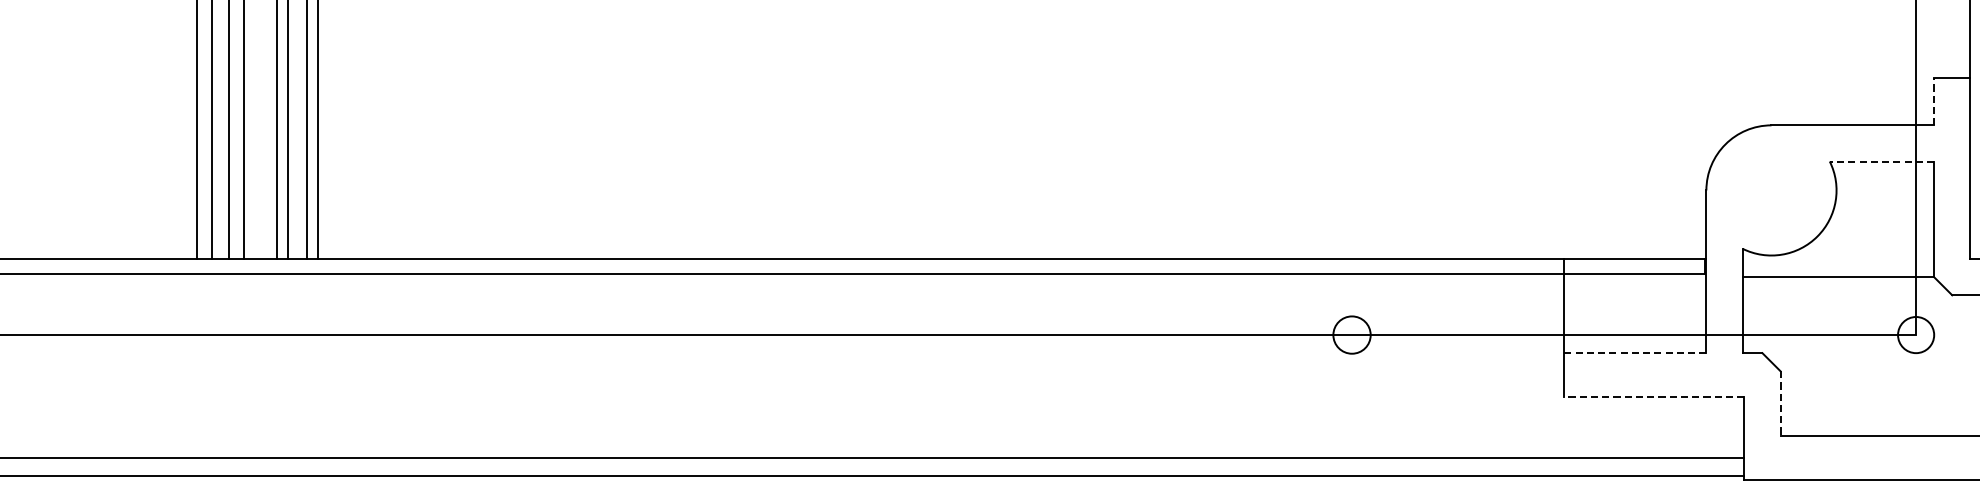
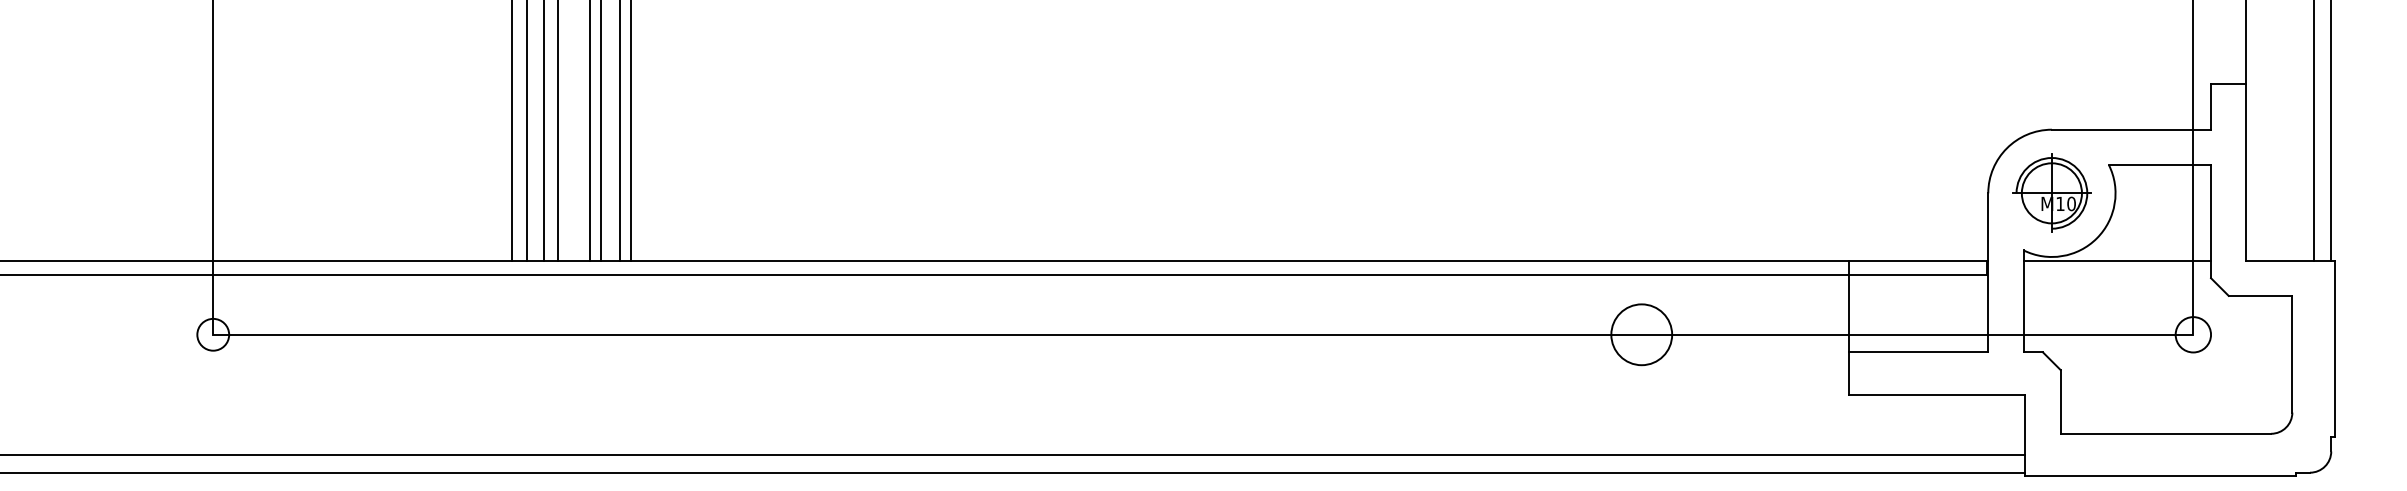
line: (1934, 101) -> (2211, 106), dashed -> solid
line: (1881, 161) -> (2159, 165), dashed -> solid
part: (1771, 189) -> (2051, 192), added
line: (1838, 276) -> (2117, 260), moved
circle: (1351, 334) -> (1641, 334), size x1.67
line: (1635, 353) -> (1918, 352), dashed -> solid
line: (1653, 396) -> (1936, 394), dashed -> solid
line: (1780, 403) -> (2060, 401), dashed -> solid

